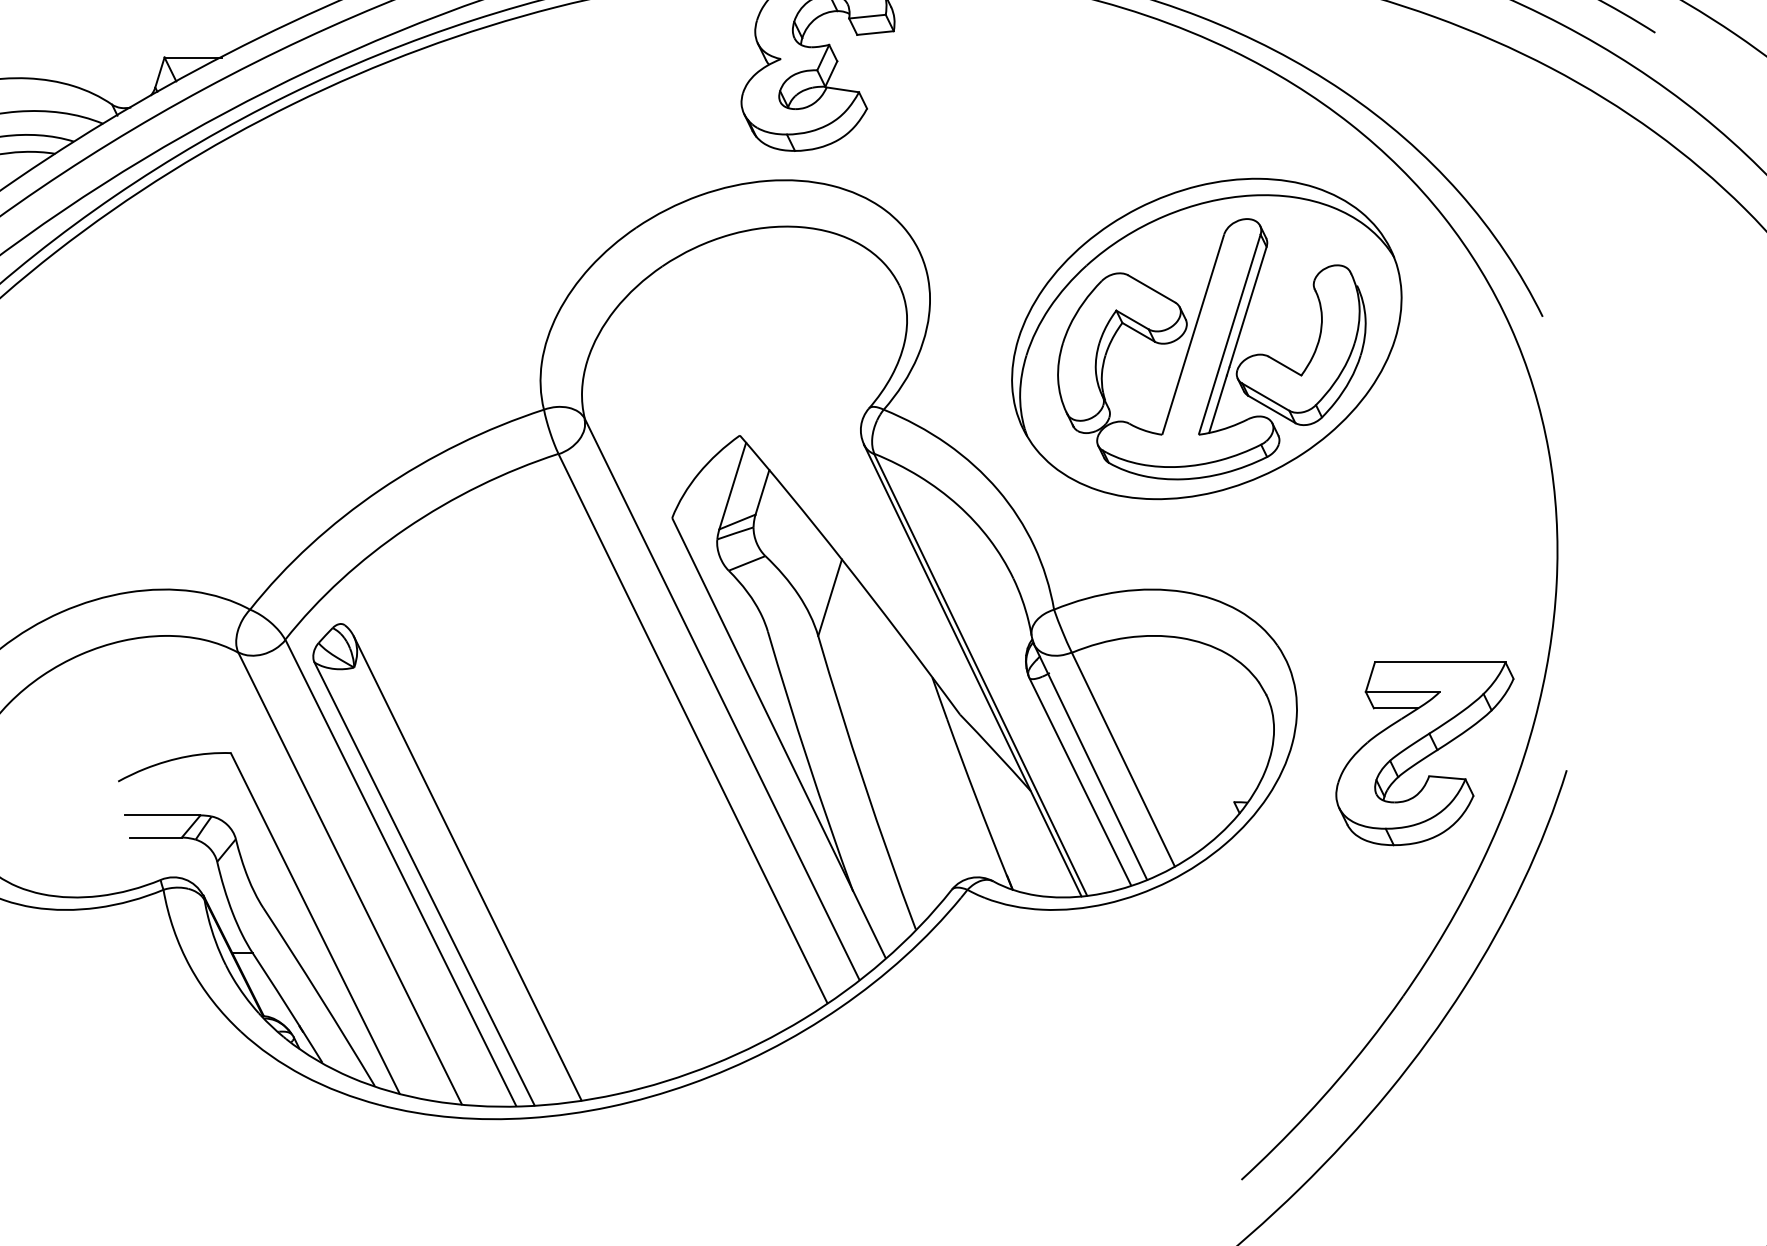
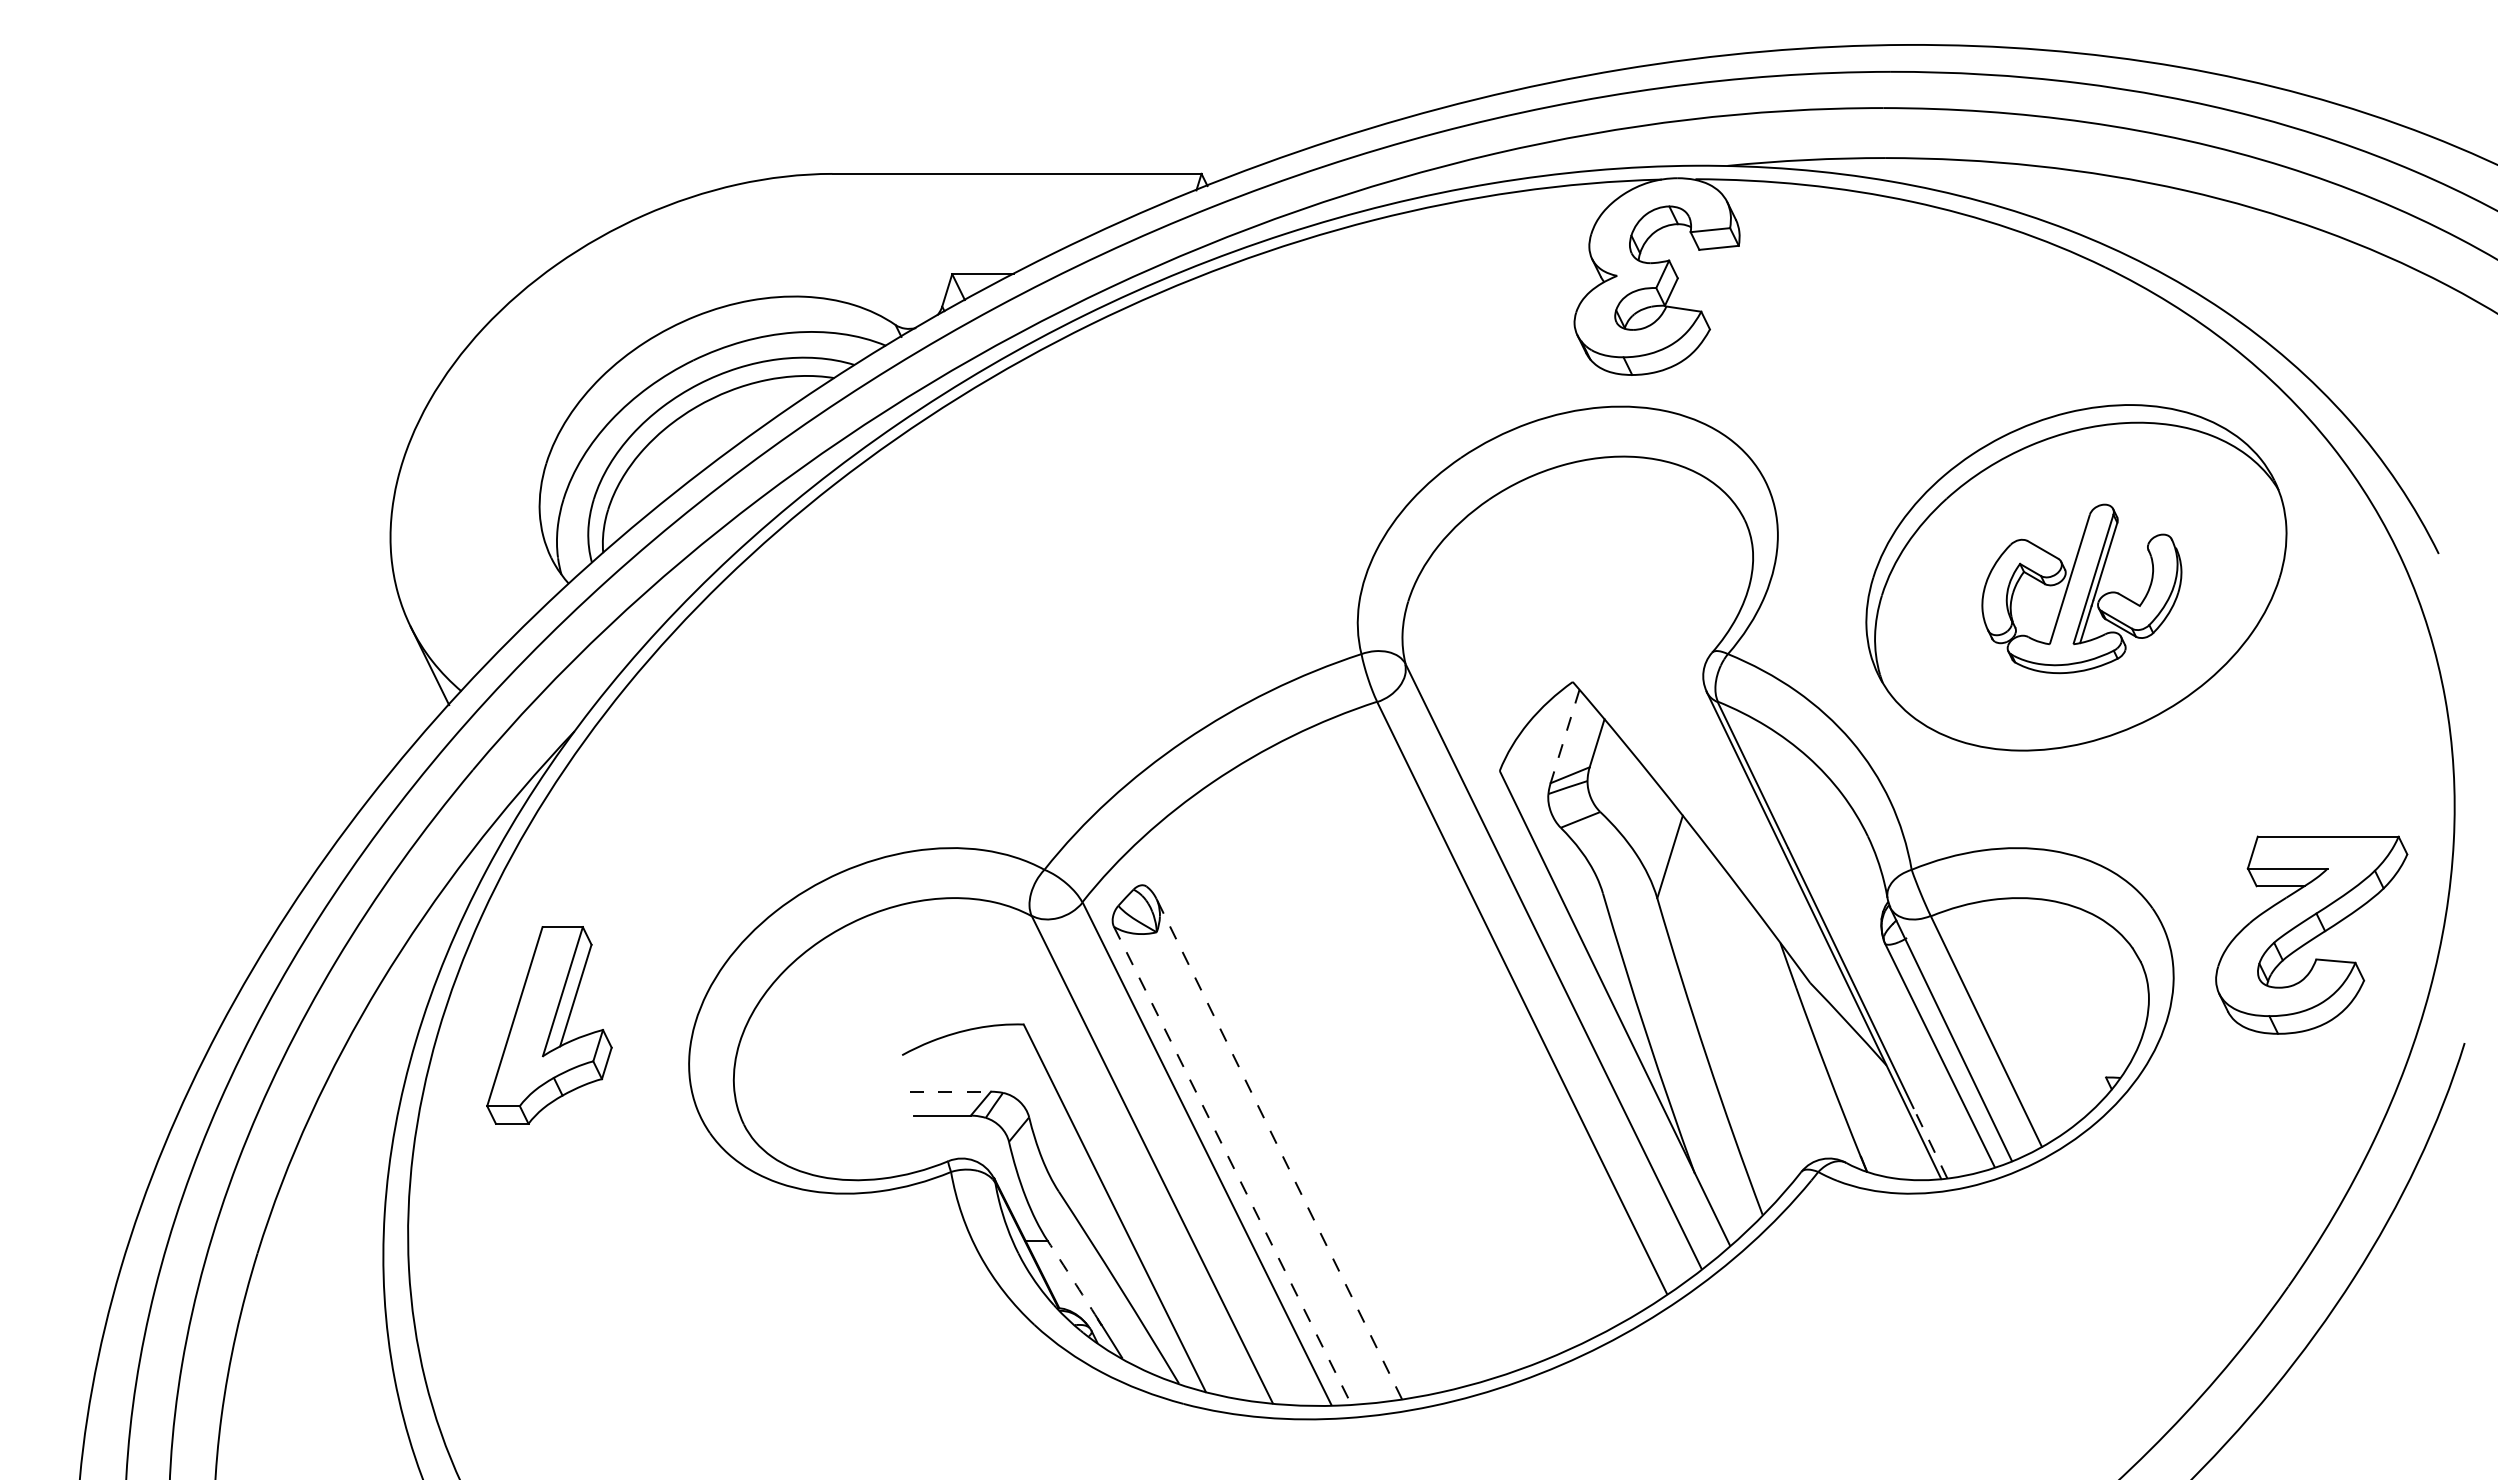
part: (1211, 348) -> (2081, 588), size x0.6
line: (733, 486) -> (1565, 736), solid -> dashed
part: (1424, 753) -> (2311, 934), moved
line: (162, 815) -> (950, 1091), solid -> dashed
line: (1071, 863) -> (1930, 1143), solid -> dashed
line: (467, 868) -> (1279, 1148), solid -> dashed
line: (424, 883) -> (1232, 1165), solid -> dashed
arc: (276, 989) -> (1072, 1279), solid -> dashed

